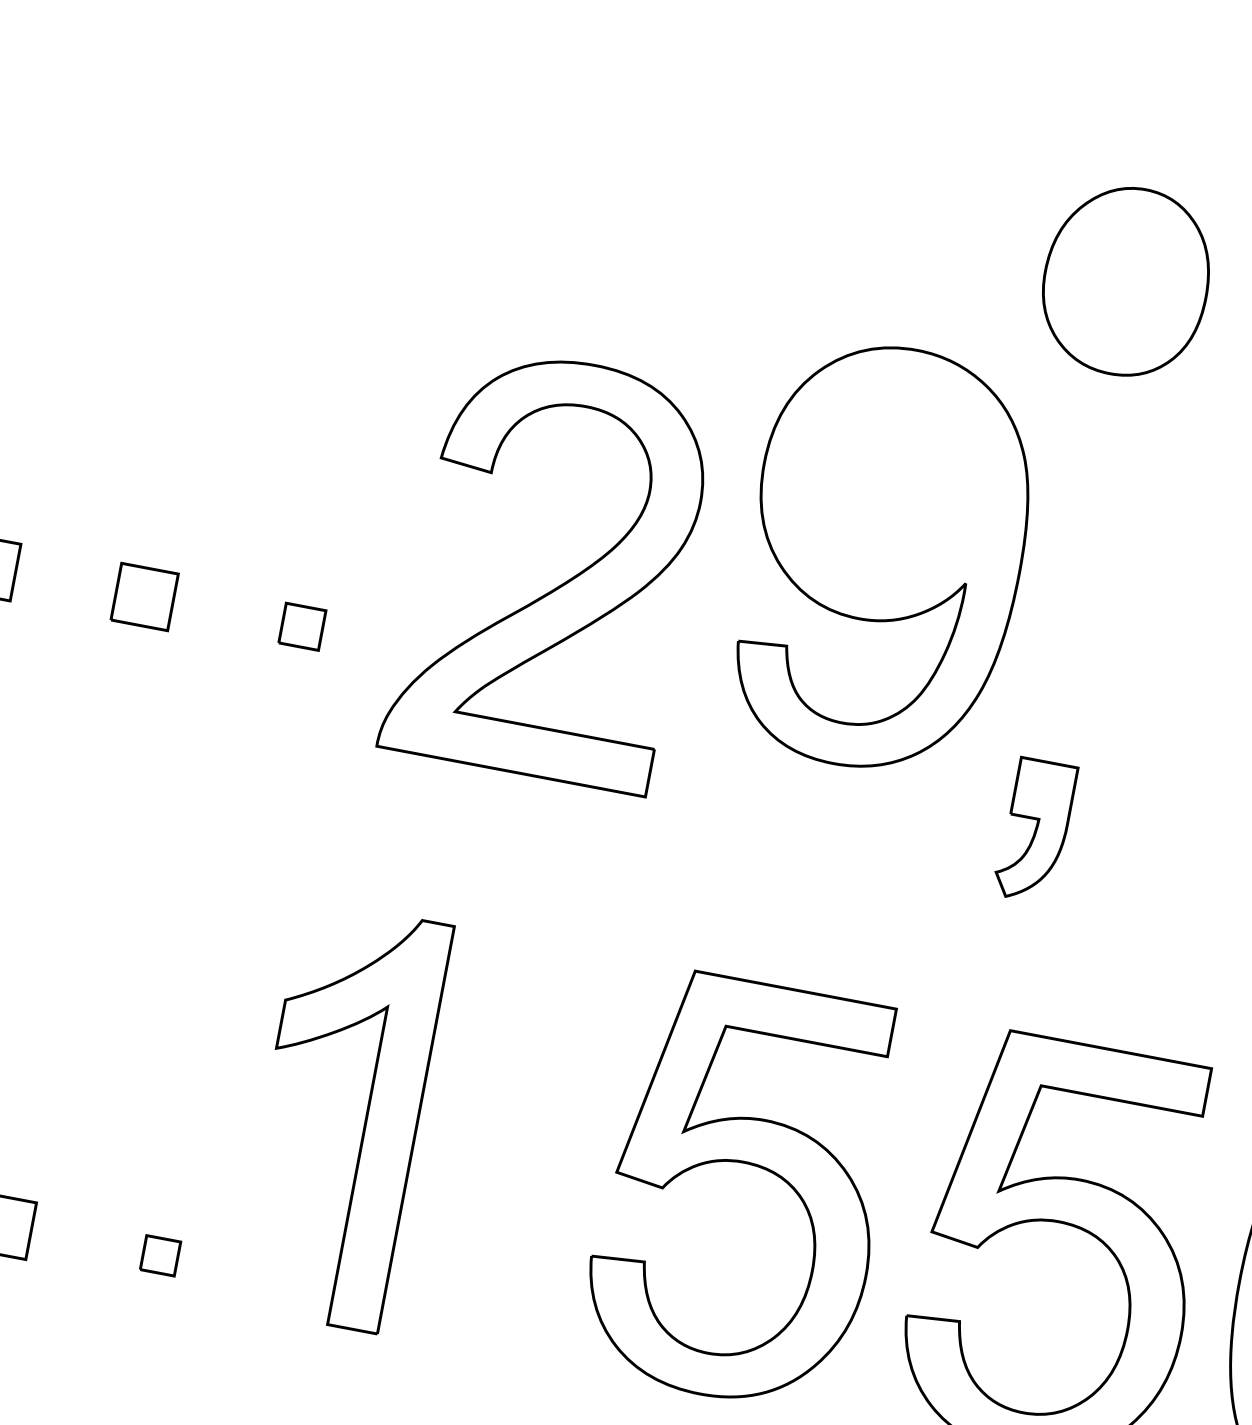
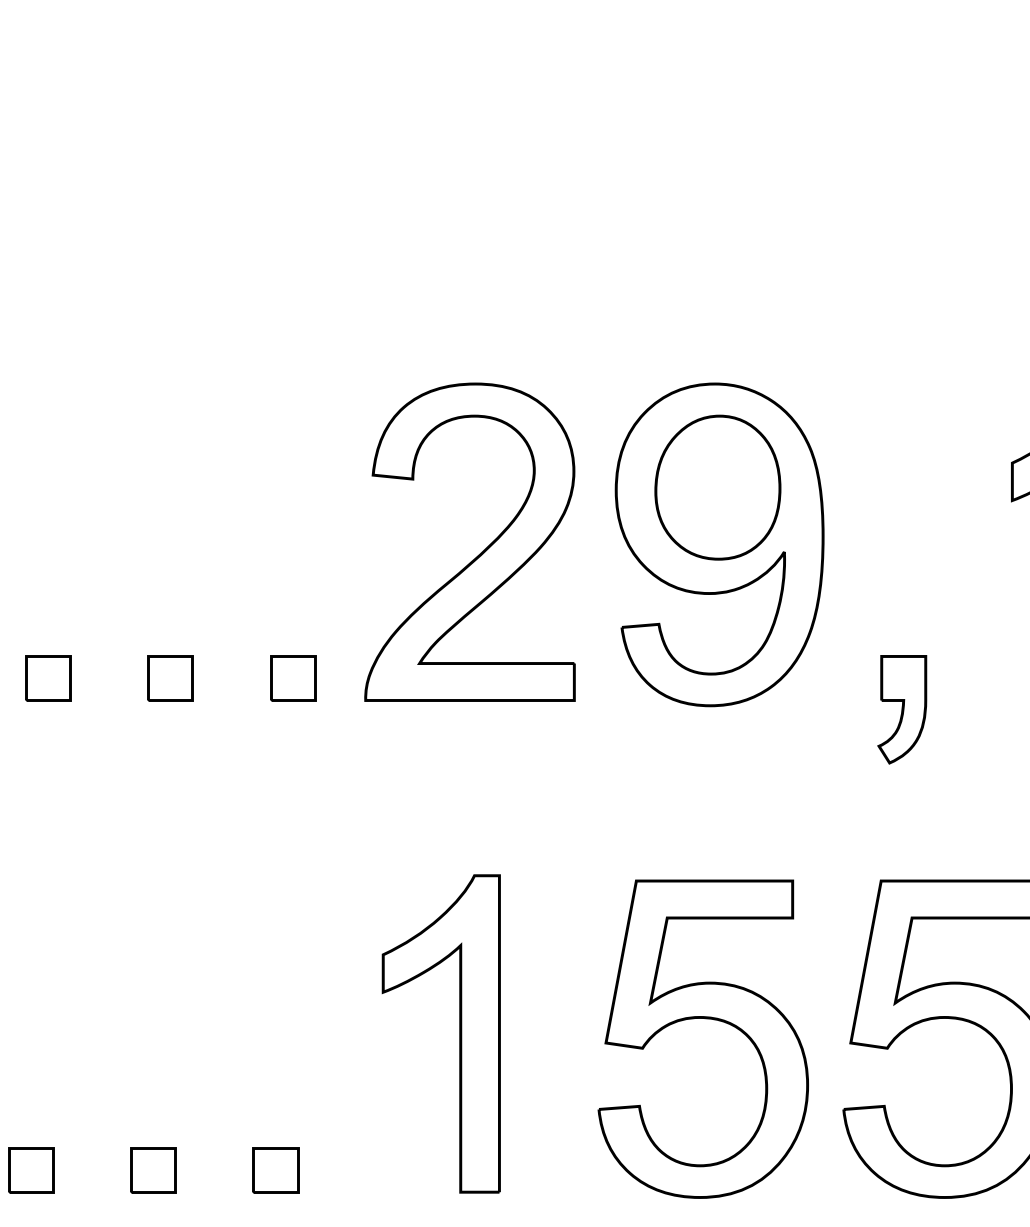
part: (1125, 281) -> (717, 487), moved
part: (560, 583) -> (480, 552), moved
part: (303, 626) -> (293, 678), size x1.43
part: (1035, 830) -> (902, 709), moved
part: (364, 1119) -> (459, 1033), moved
part: (160, 1256) -> (275, 1170), size x1.67

